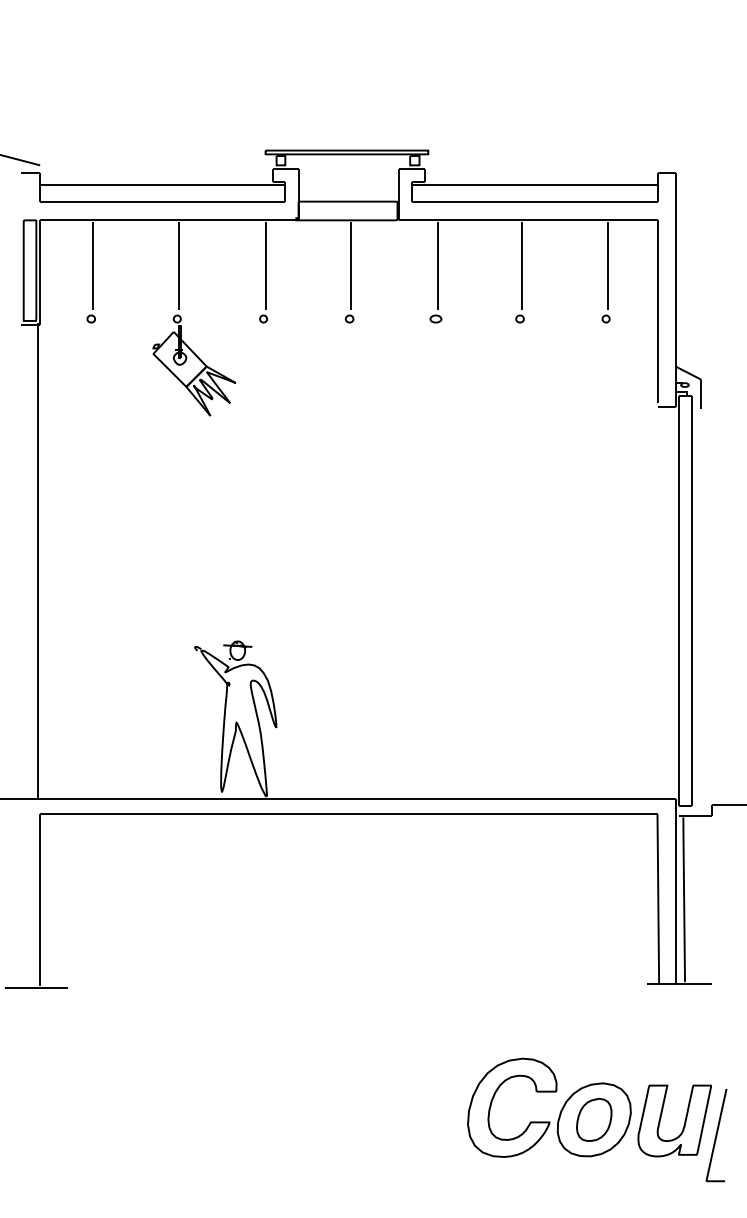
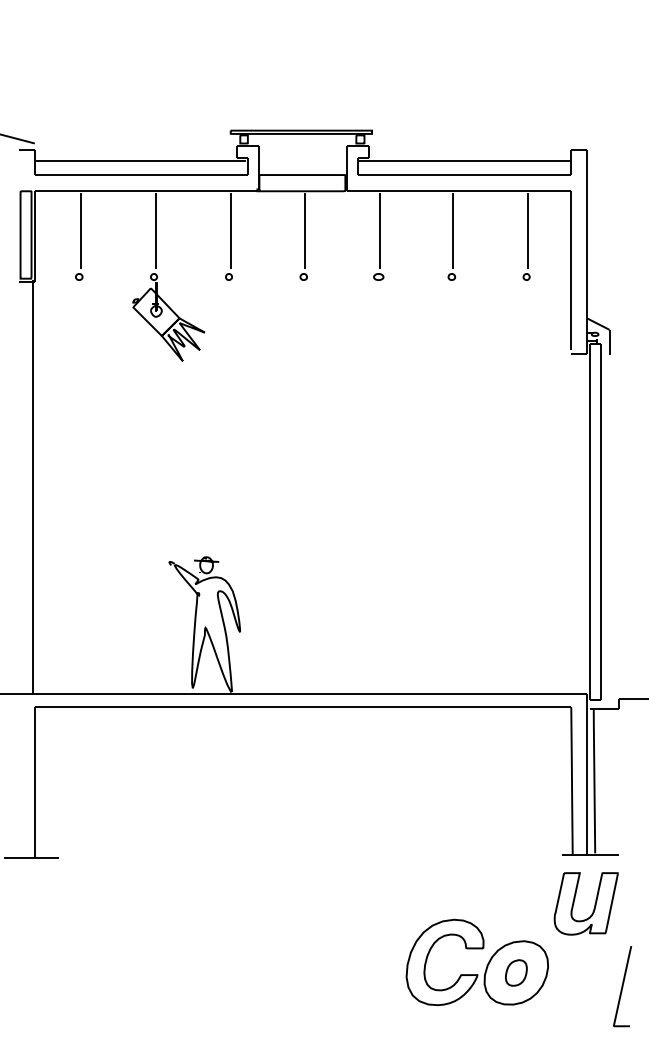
part: (594, 1119) -> (516, 972), size x0.7
part: (684, 1120) -> (594, 903), moved

